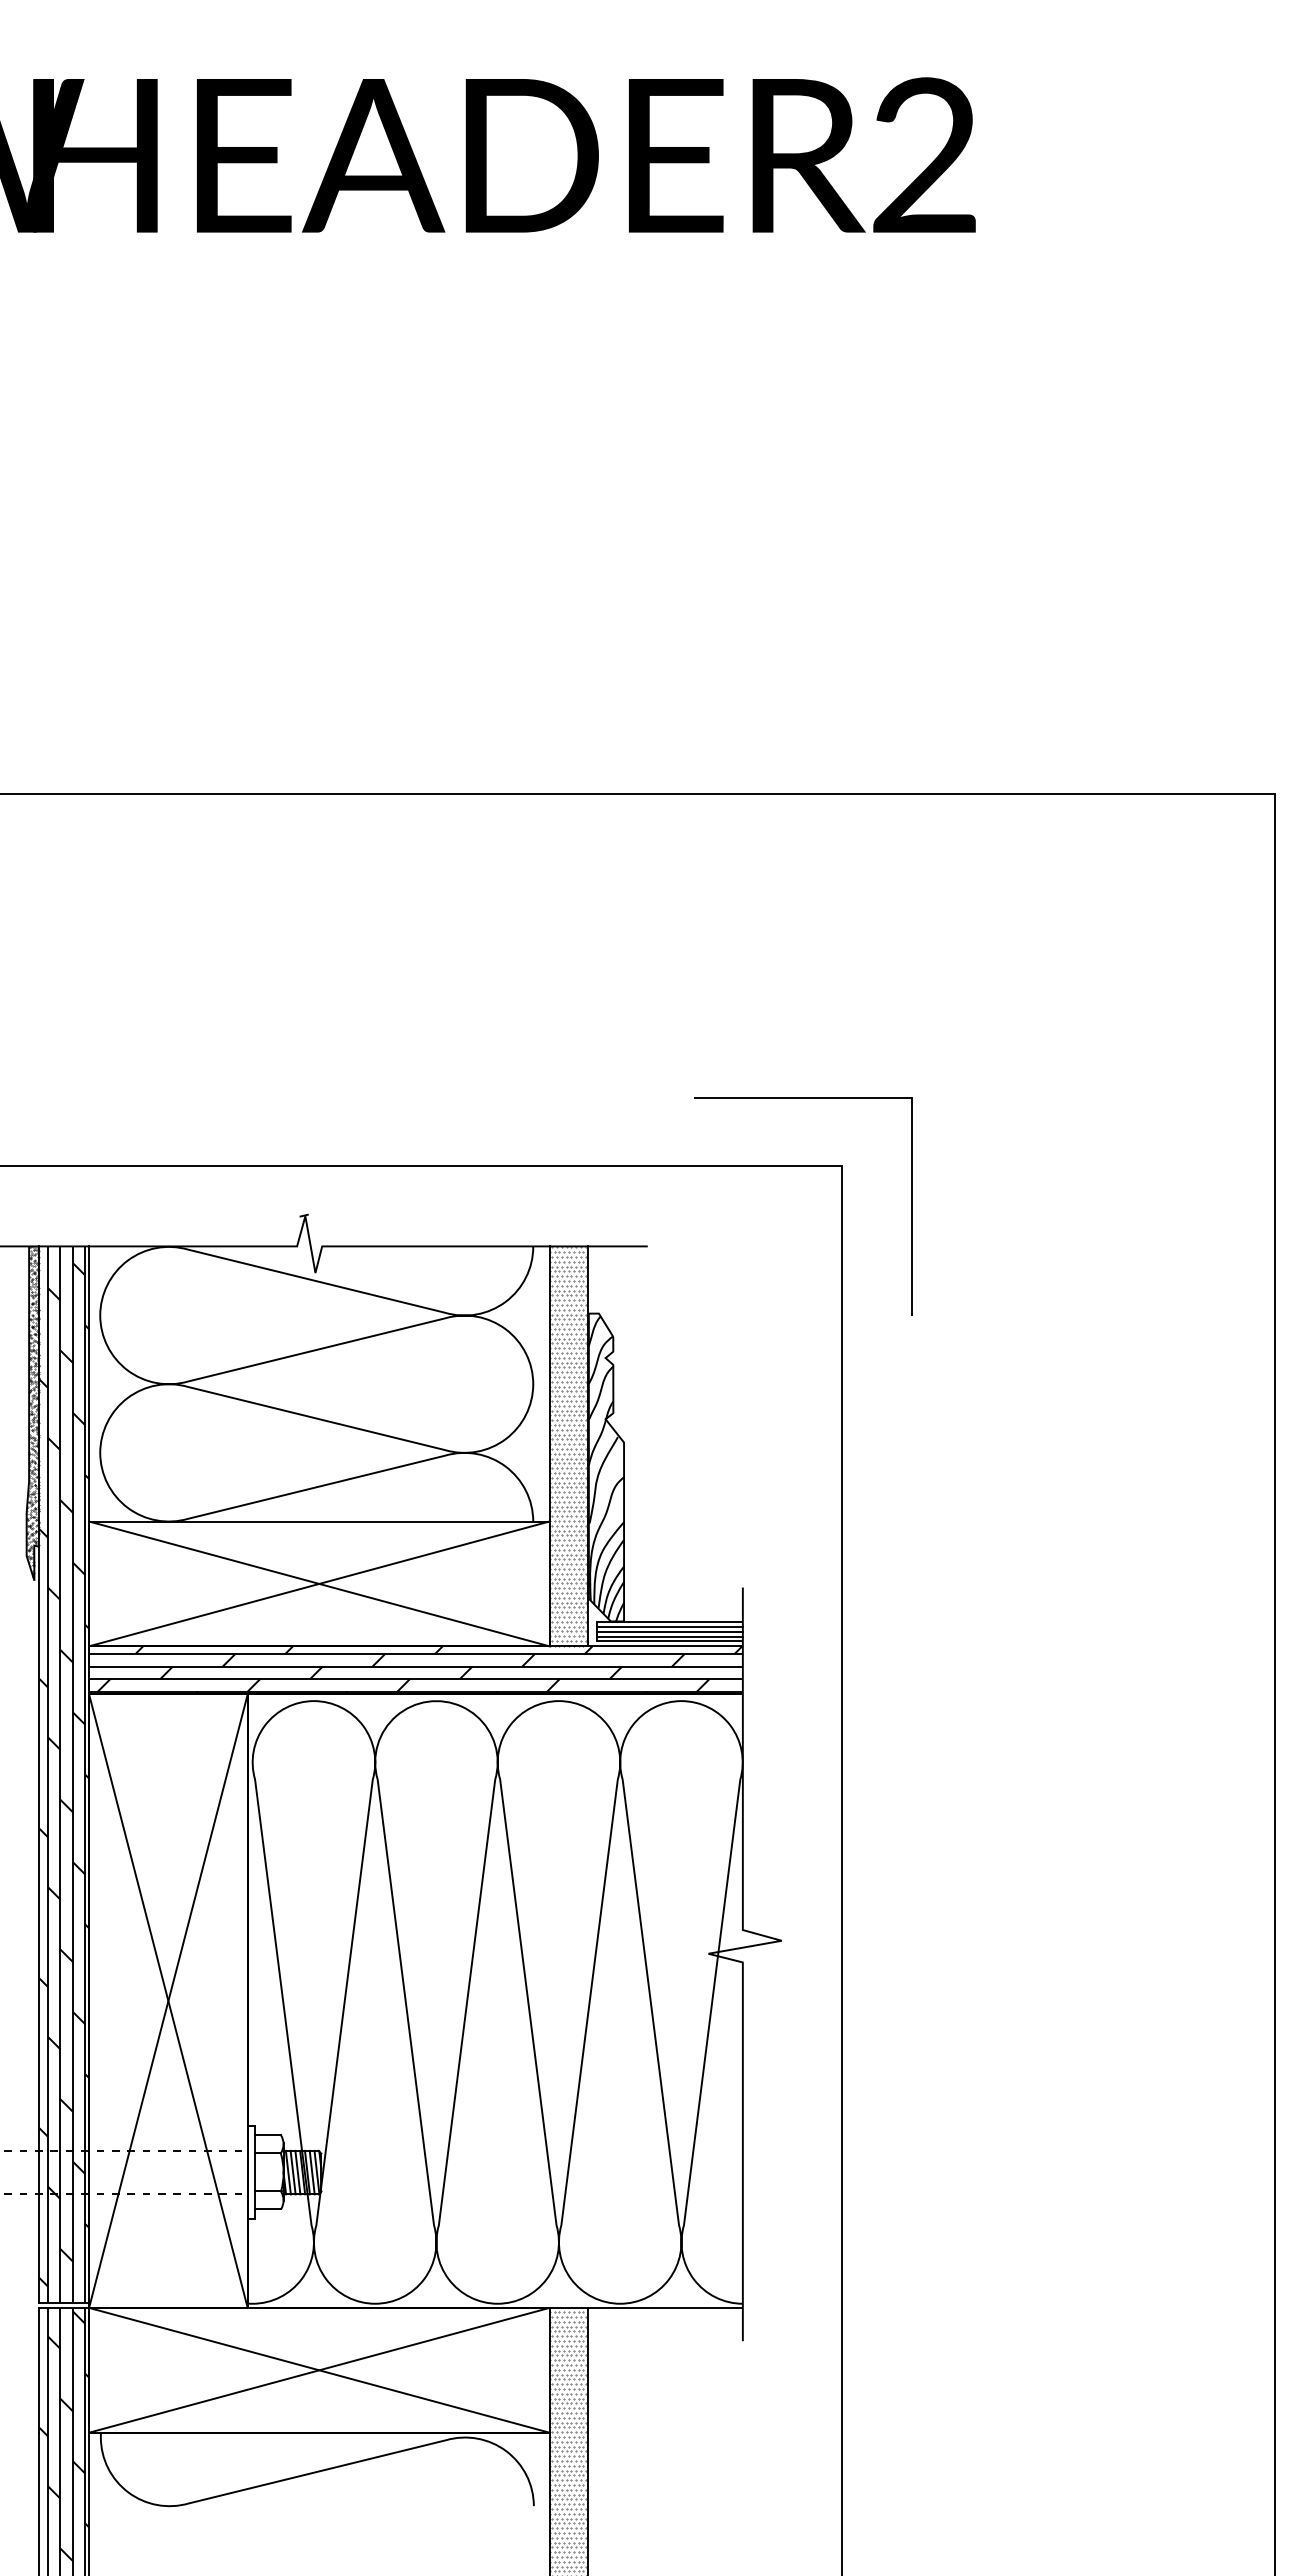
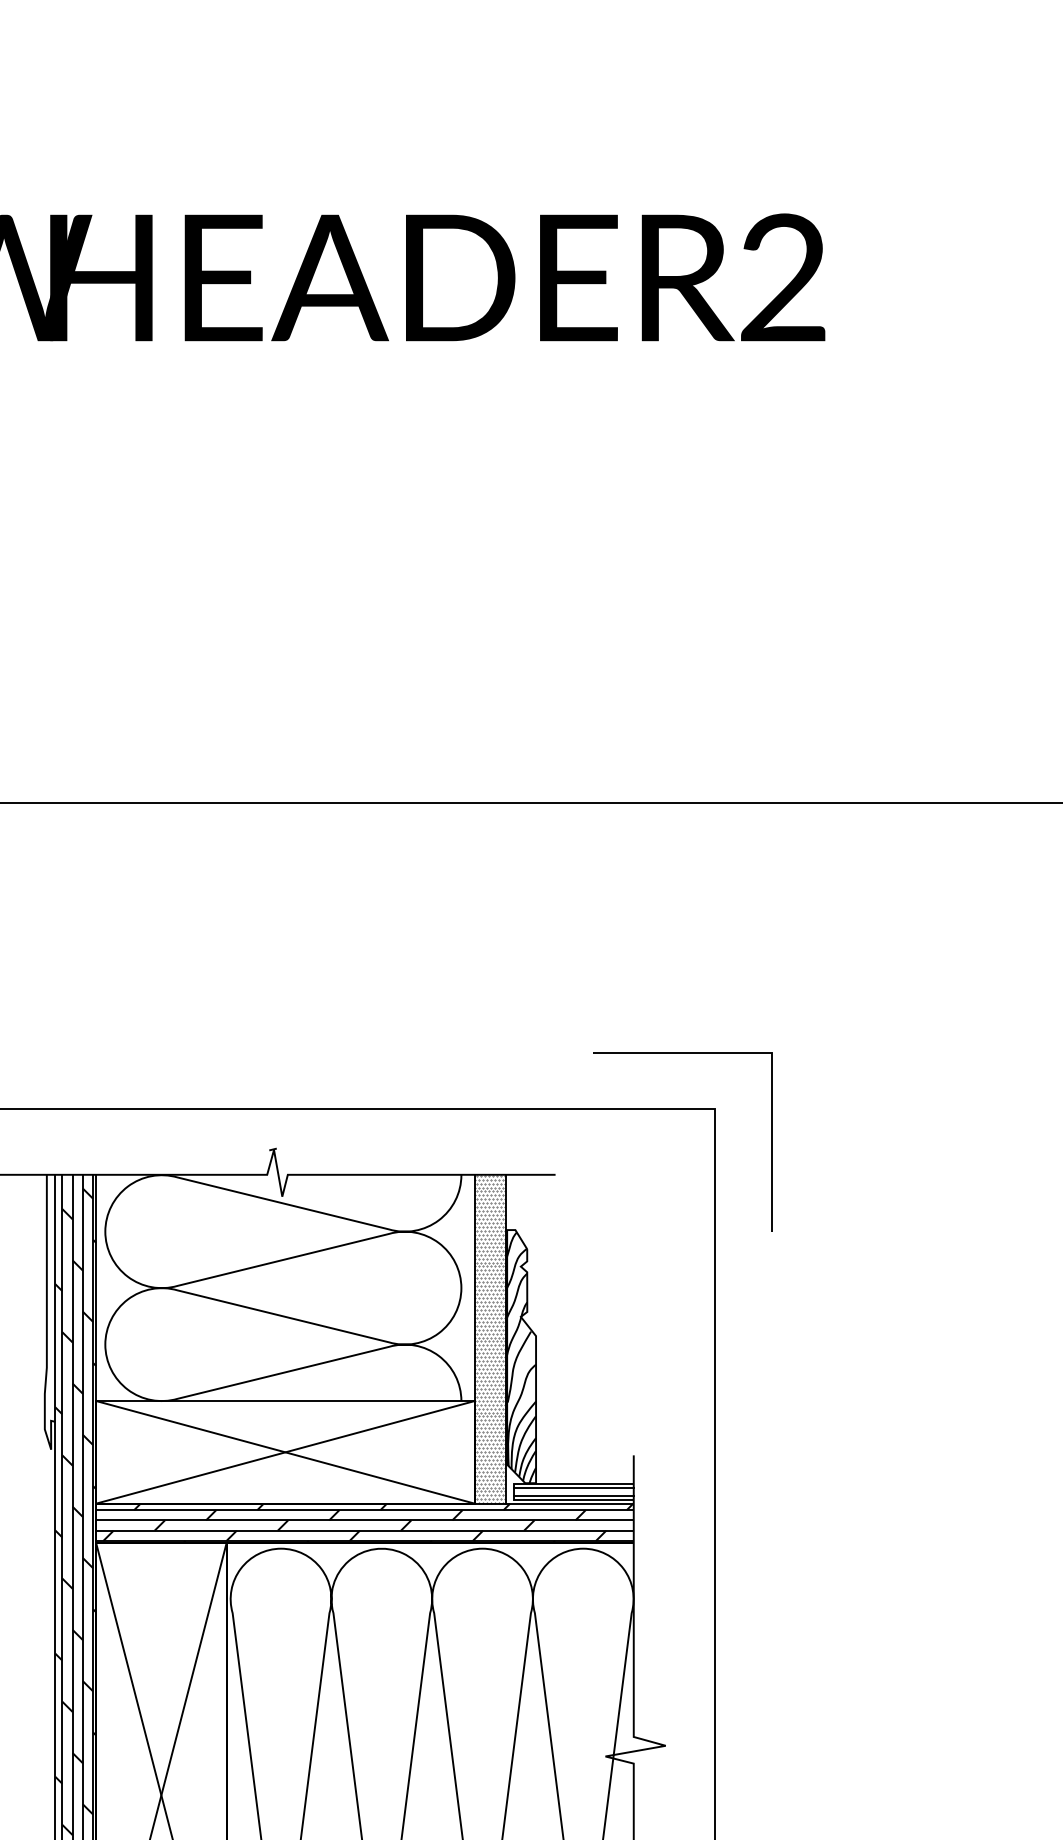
hatch: (32, 1411) -> (49, 1310), removed
line: (669, 1631) -> (573, 1491), removed

